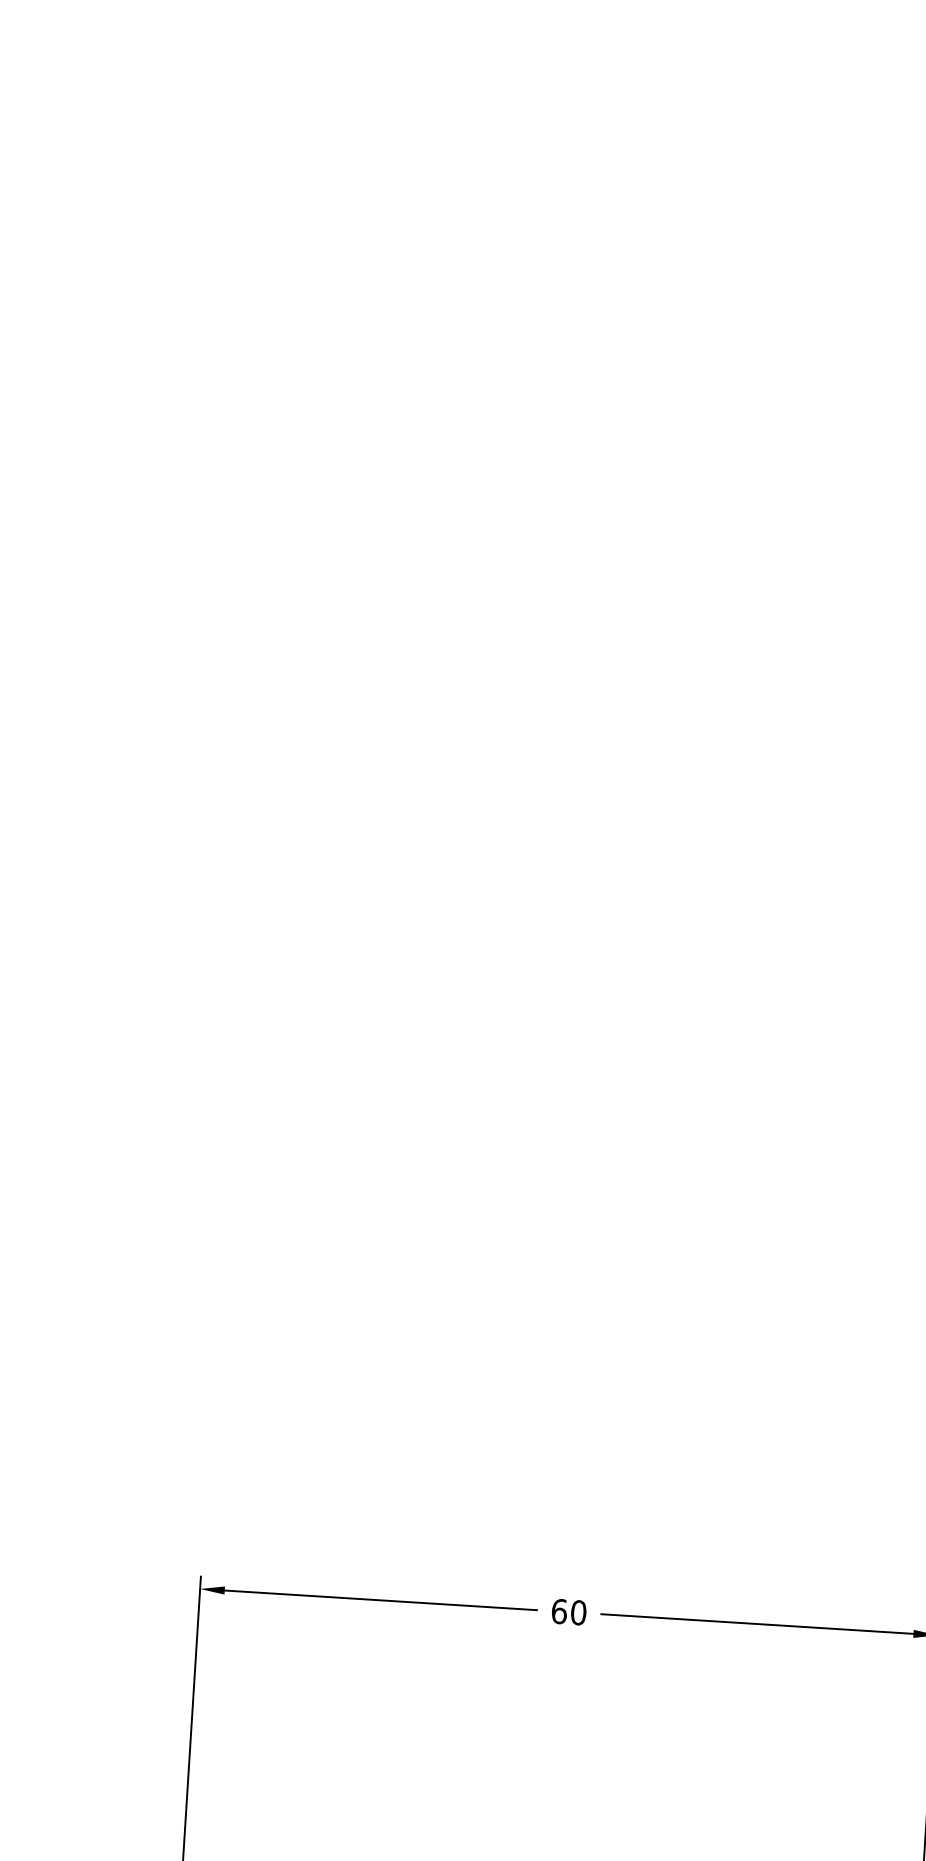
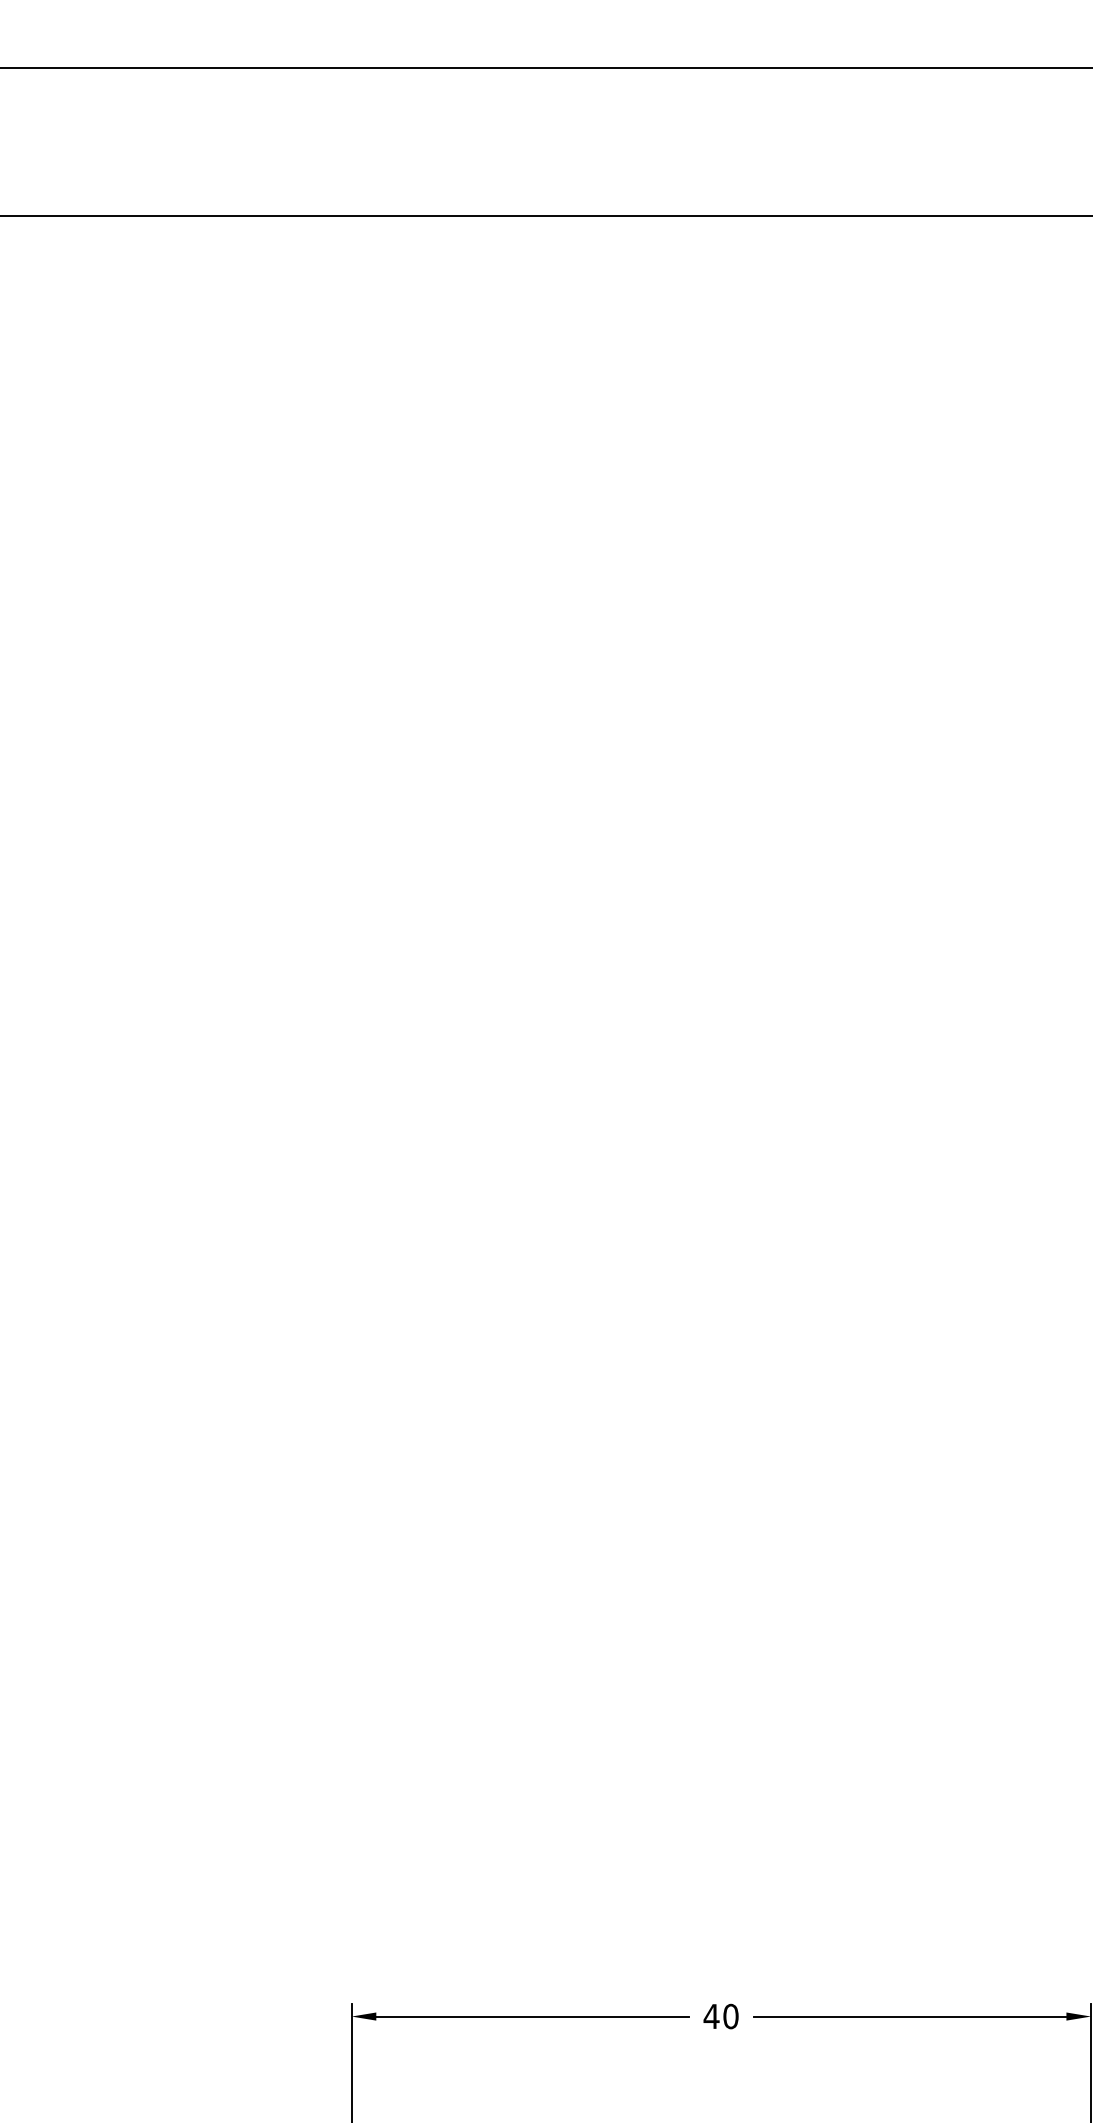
text: (559, 1611) -> (711, 2016), 60 -> 40

